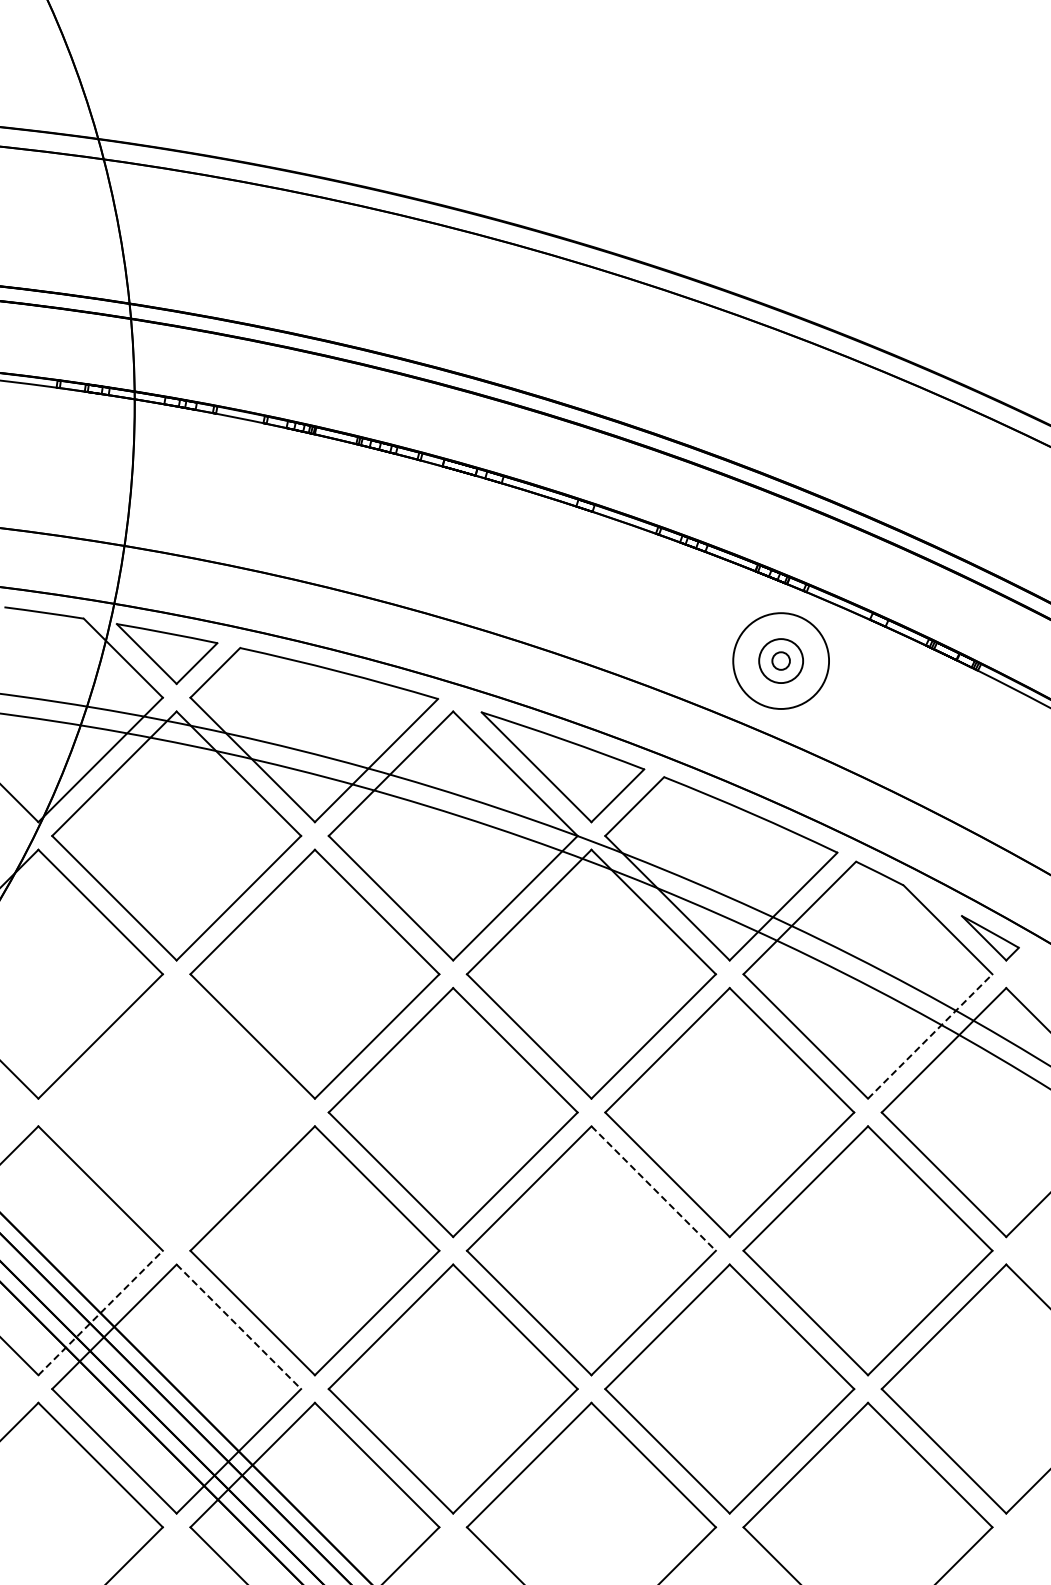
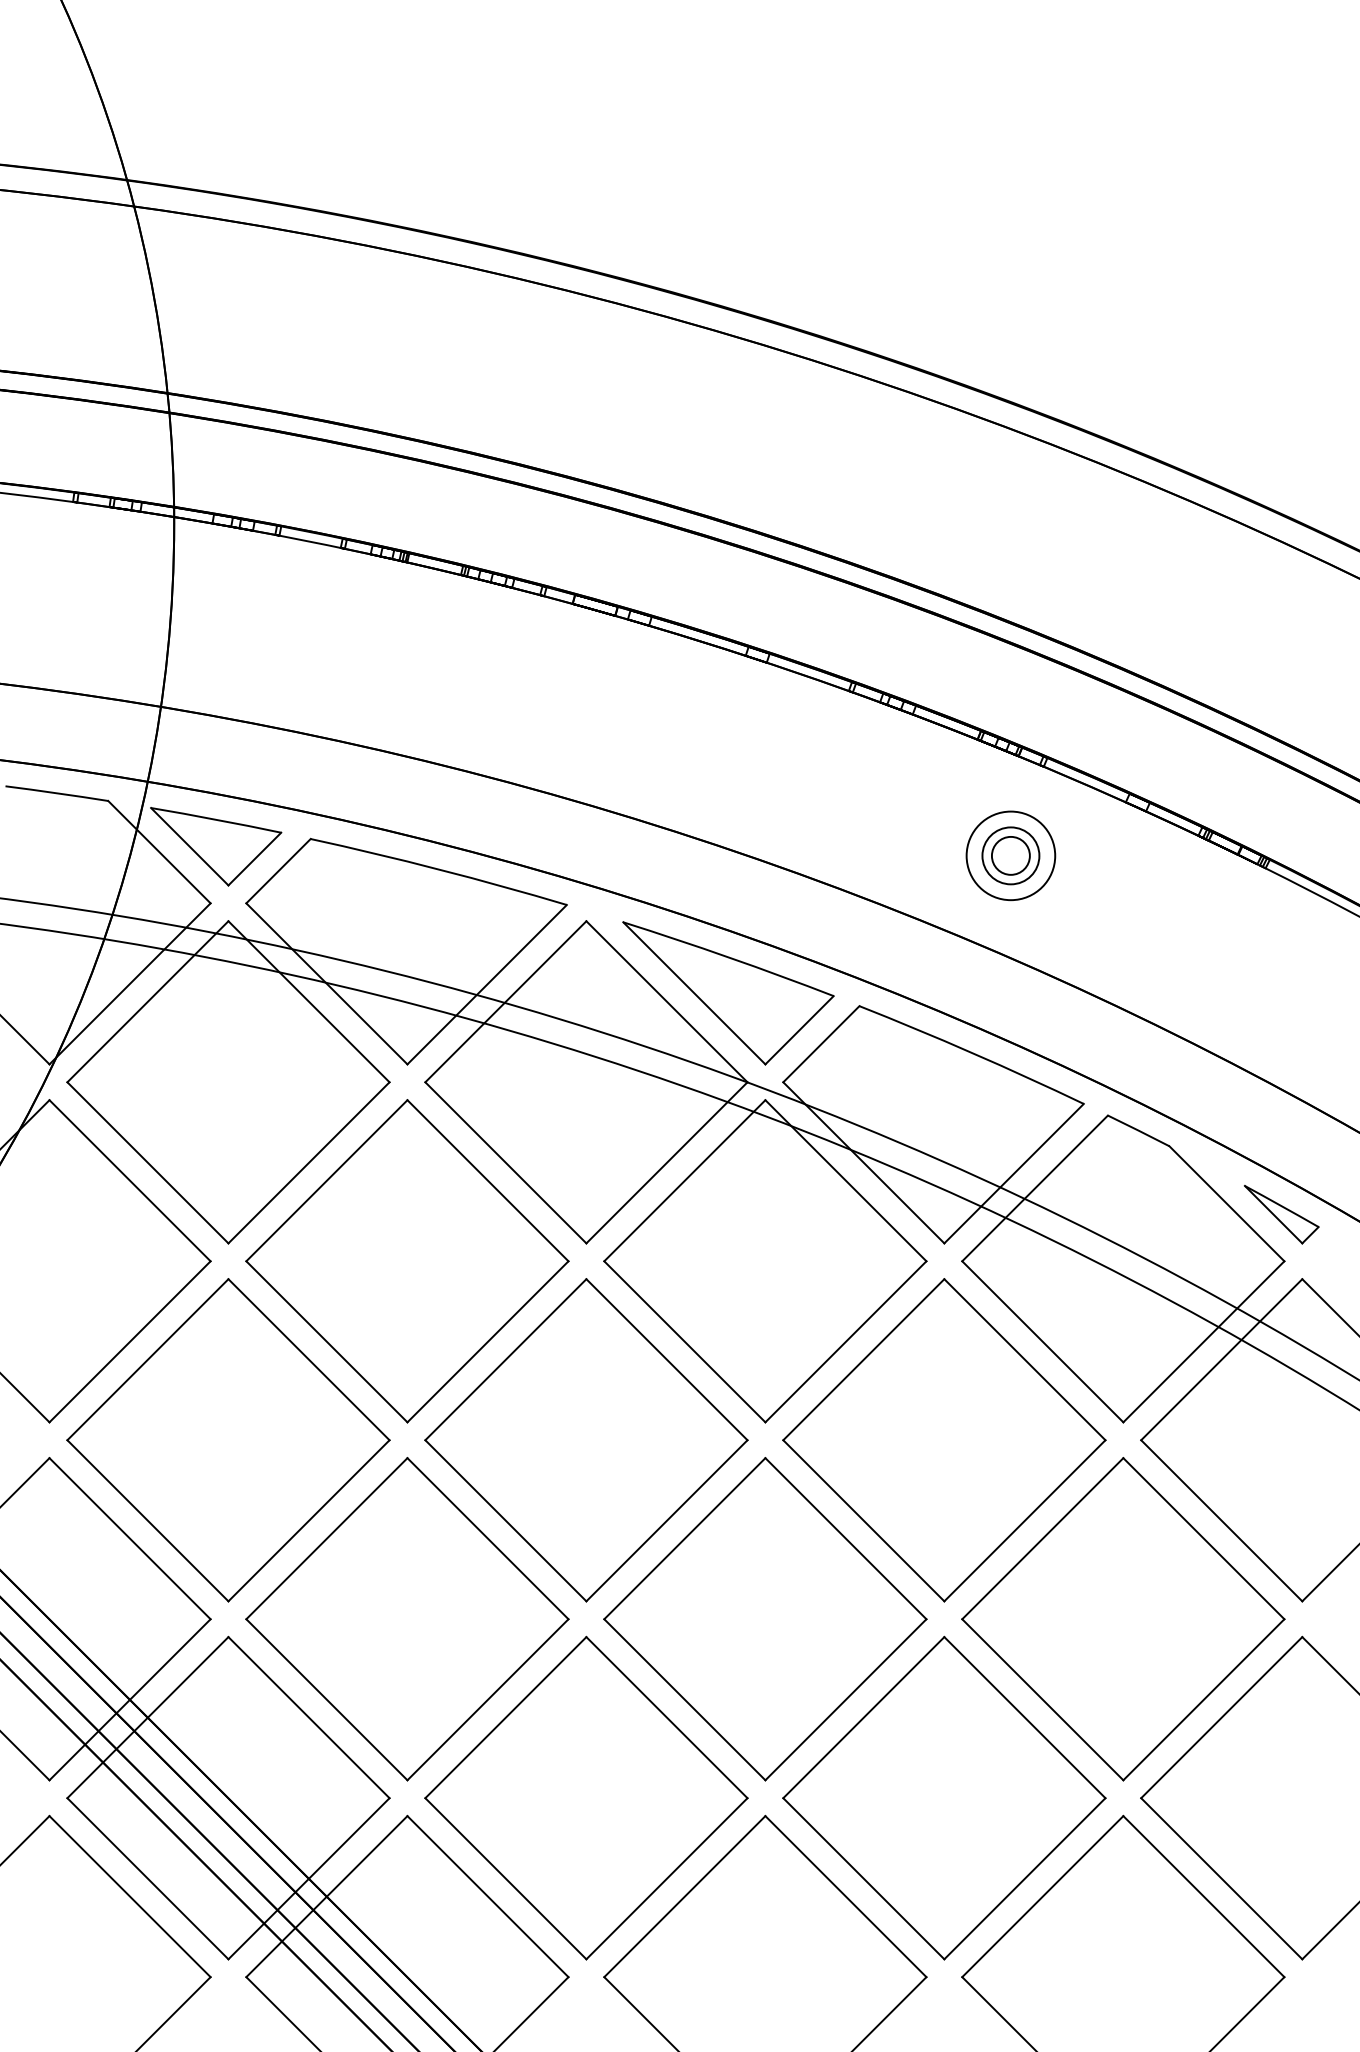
circle: (780, 660) -> (1010, 855), size x0.71
circle: (780, 660) -> (1010, 855), size x1.67
line: (930, 1036) -> (1204, 1341), dashed -> solid
part: (176, 1112) -> (228, 1440), added
line: (653, 1188) -> (845, 1538), dashed -> solid
line: (100, 1313) -> (129, 1700), dashed -> solid
line: (239, 1327) -> (309, 1718), dashed -> solid

